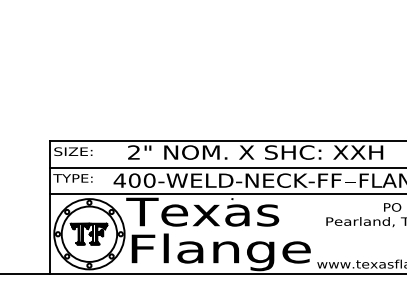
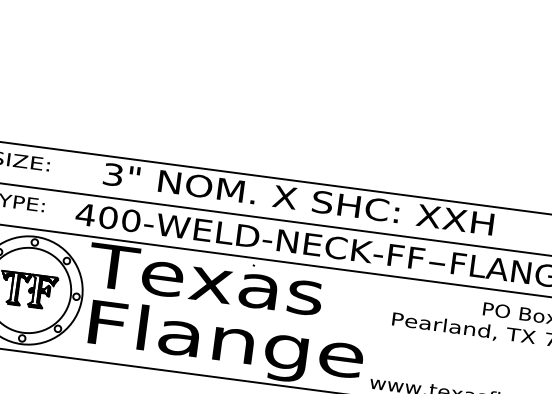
text: (134, 152) -> (113, 174), 2" -> 3"

